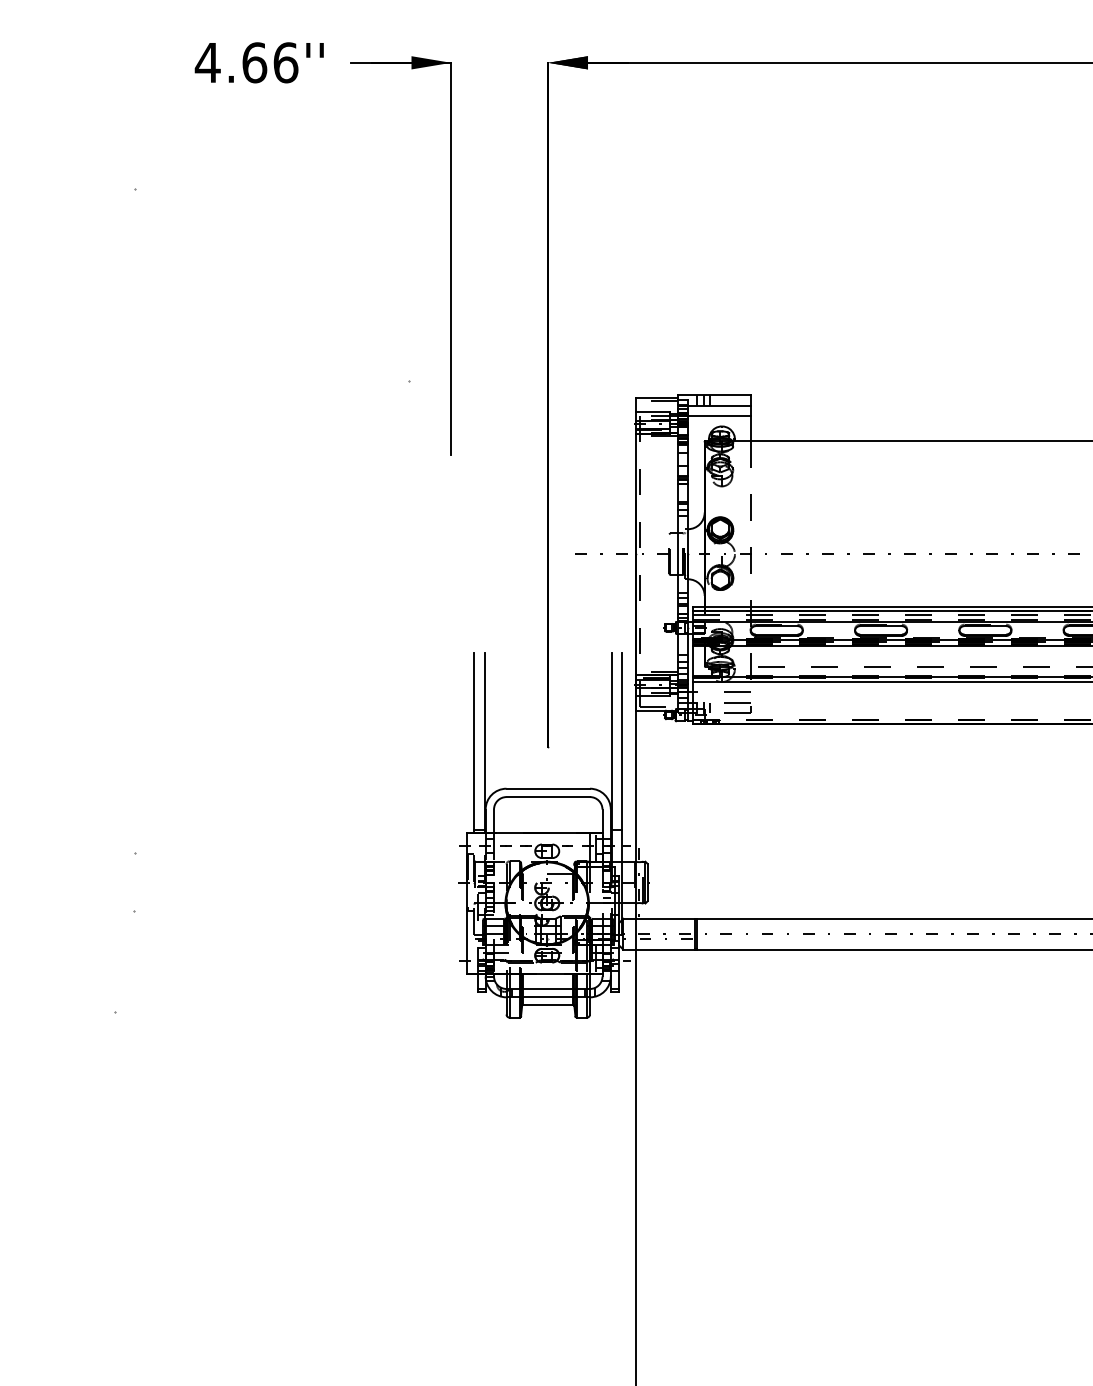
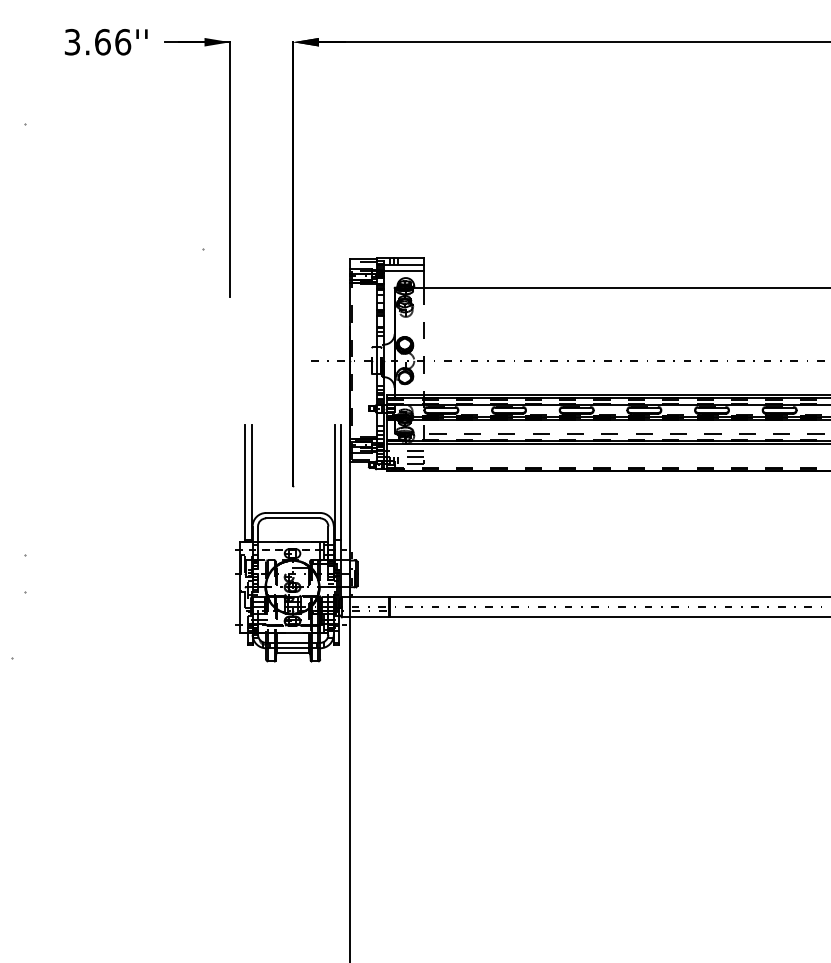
text: (207, 61) -> (72, 41), 4.66'' -> 3.66''

